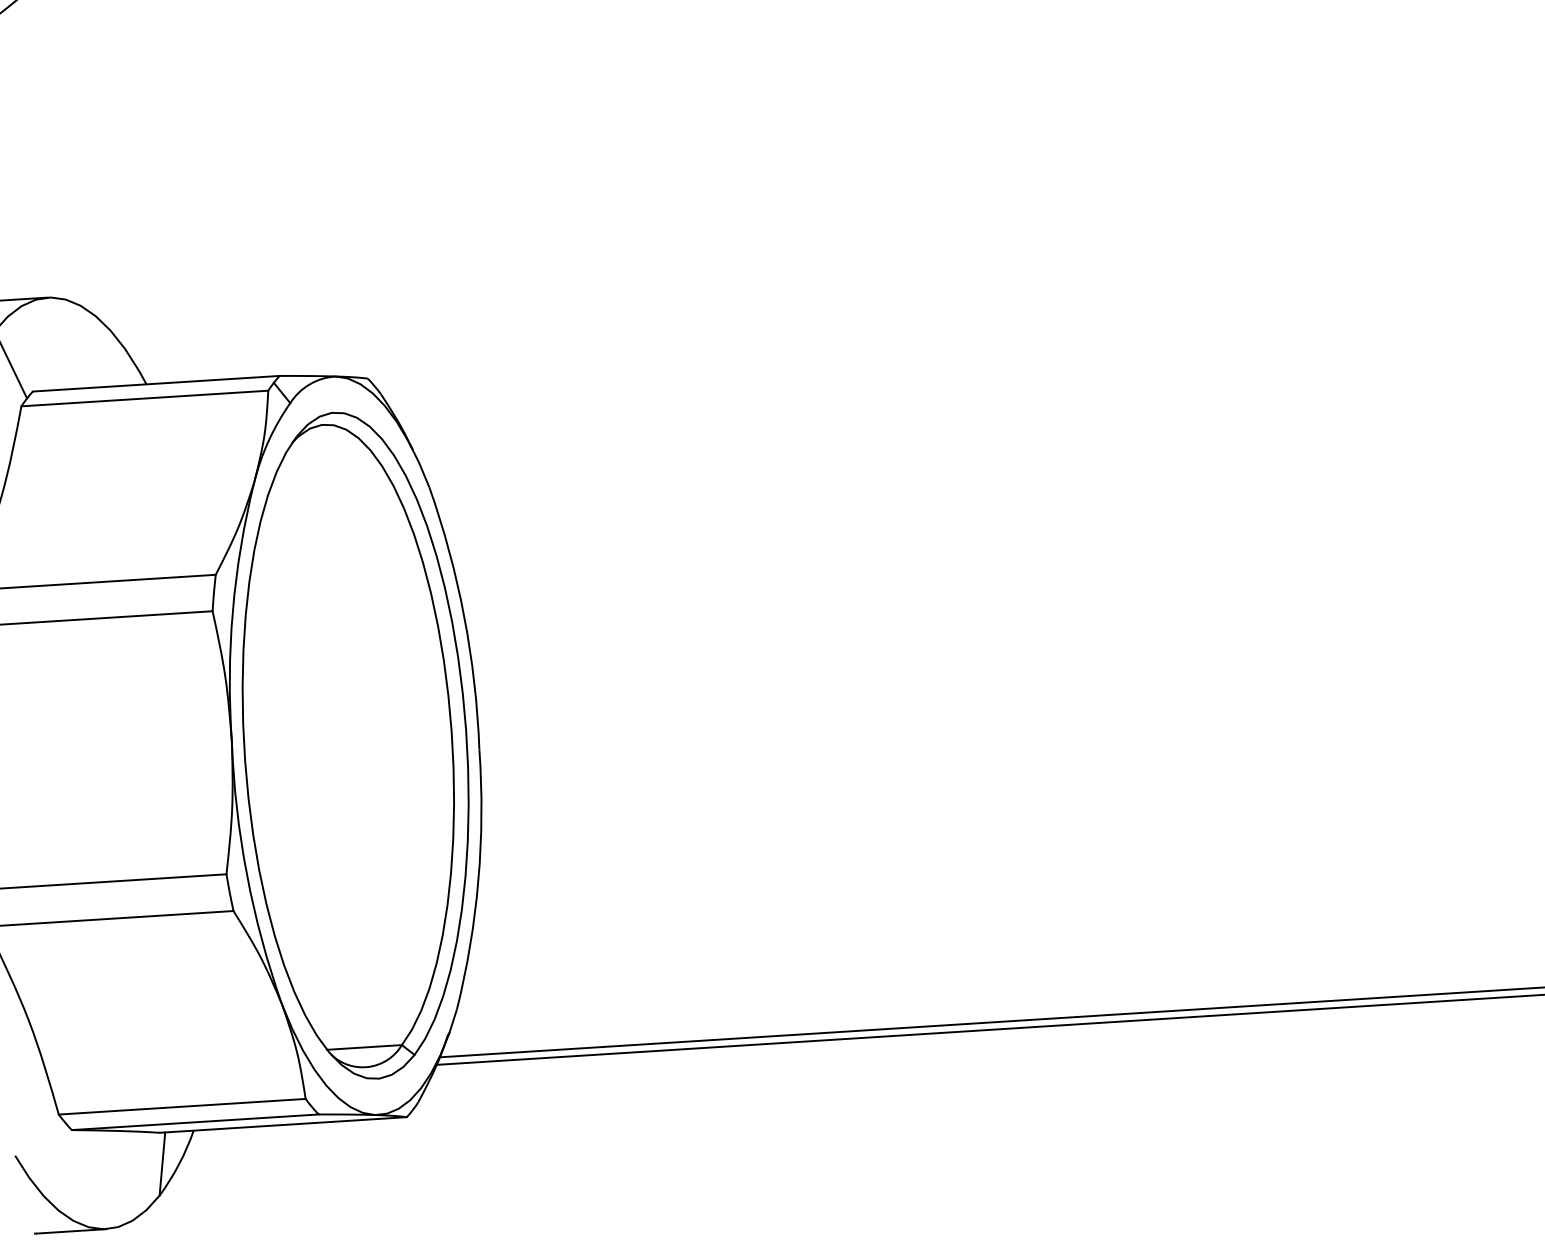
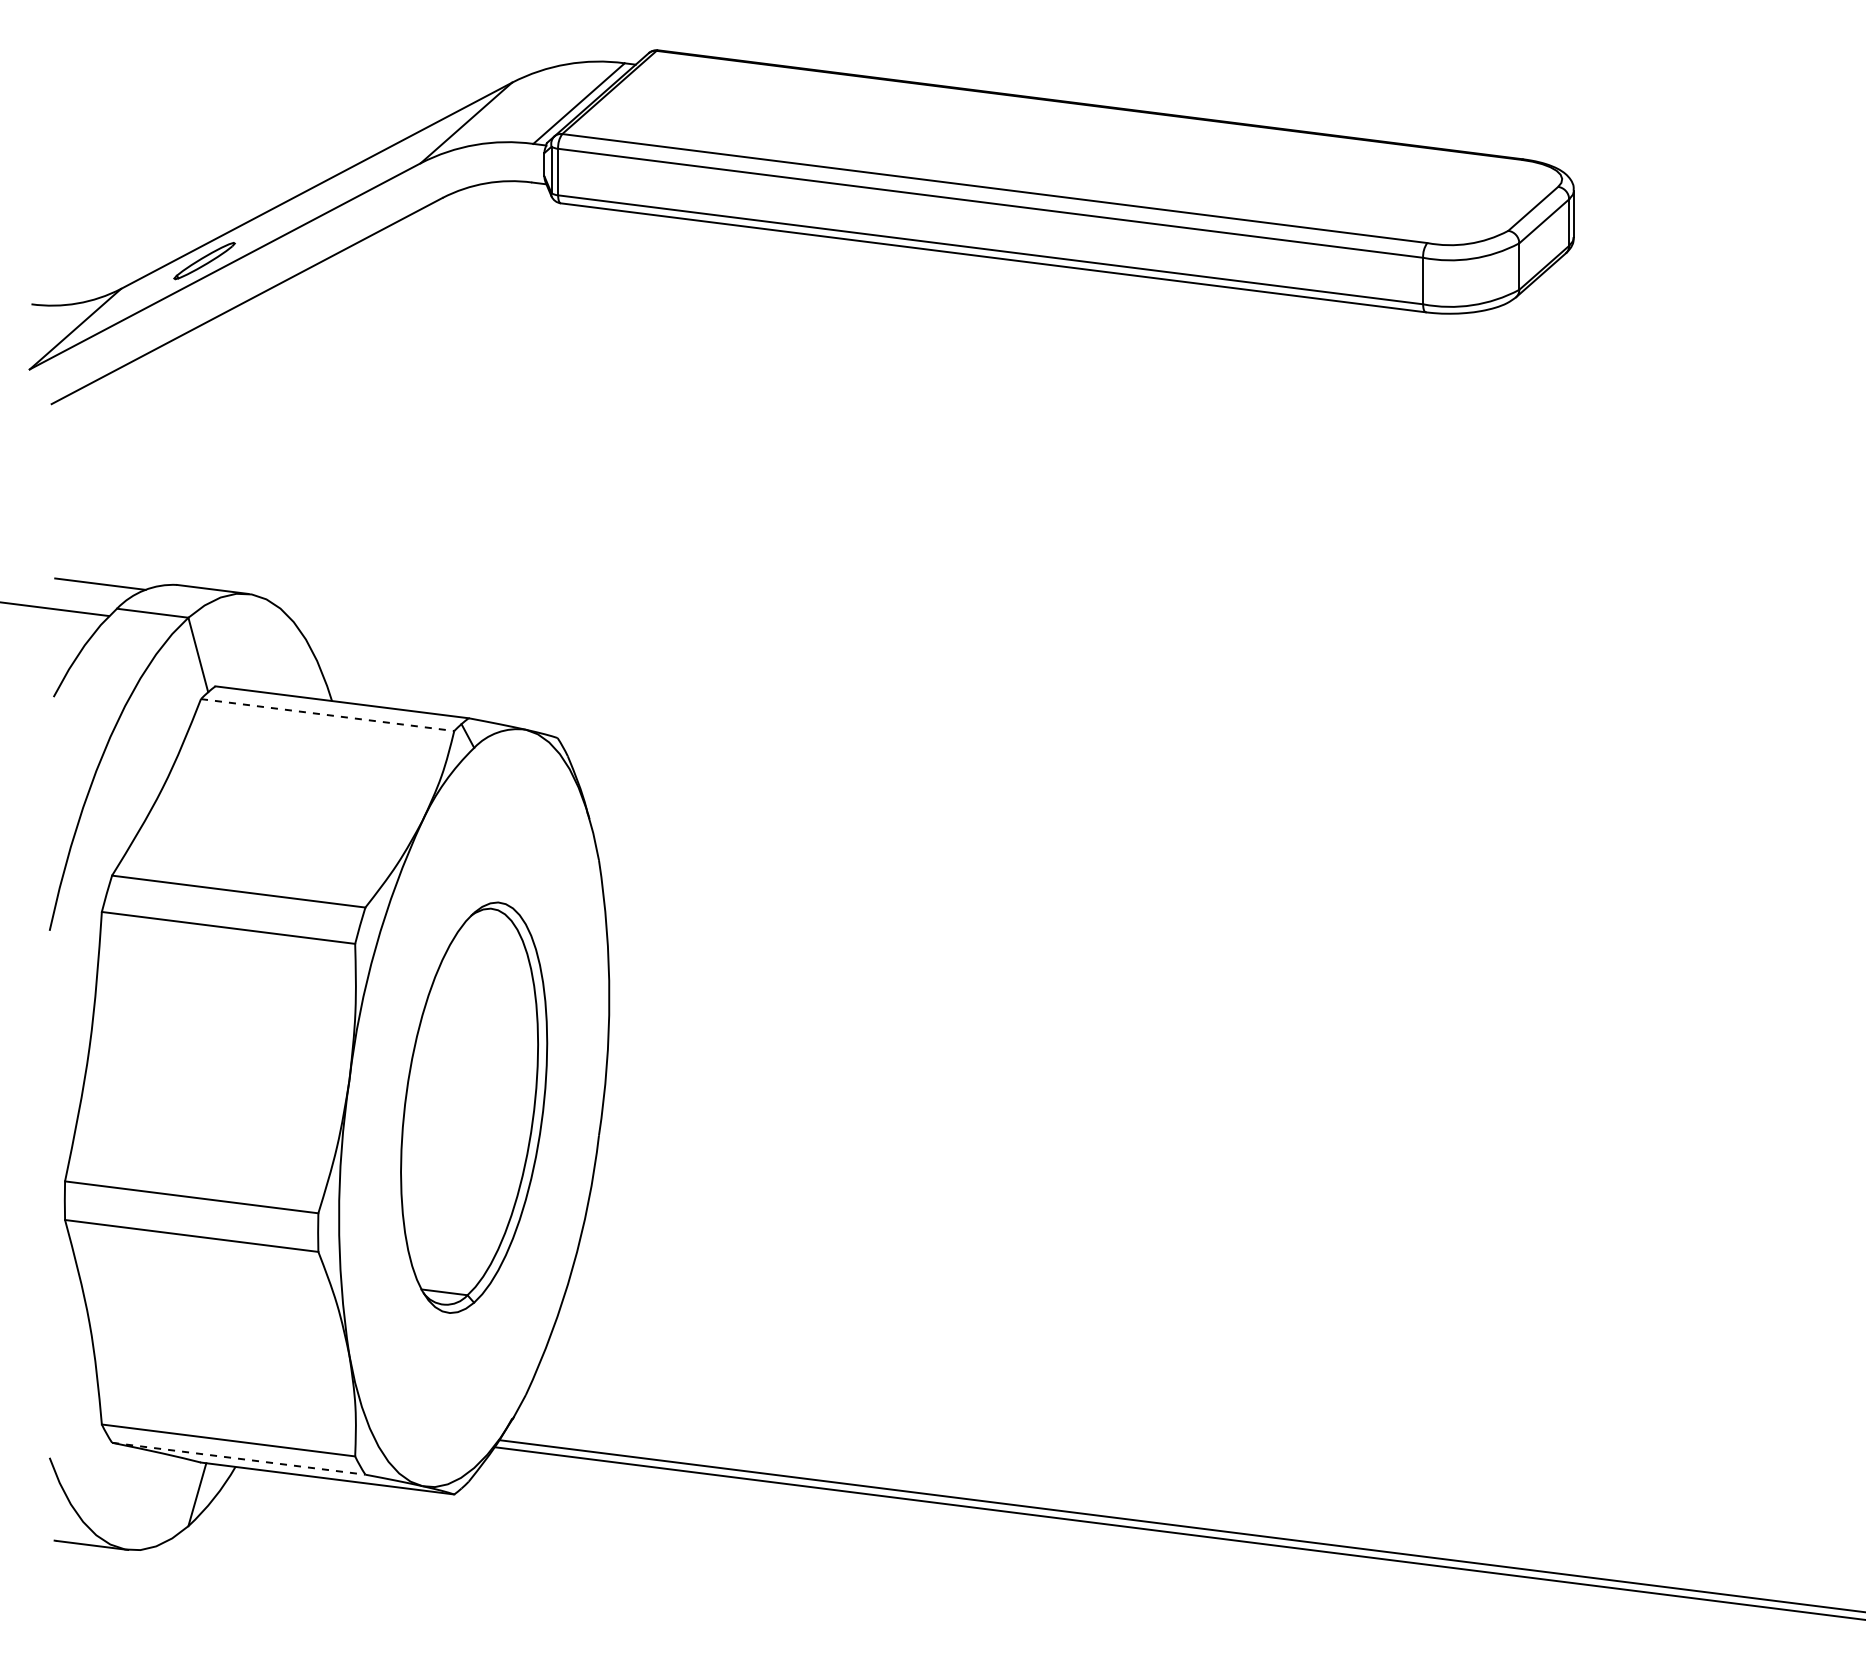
line: (144, 398) -> (327, 715), solid -> dashed
part: (354, 745) -> (473, 1107), size x0.6
line: (194, 1122) -> (238, 1458), solid -> dashed

